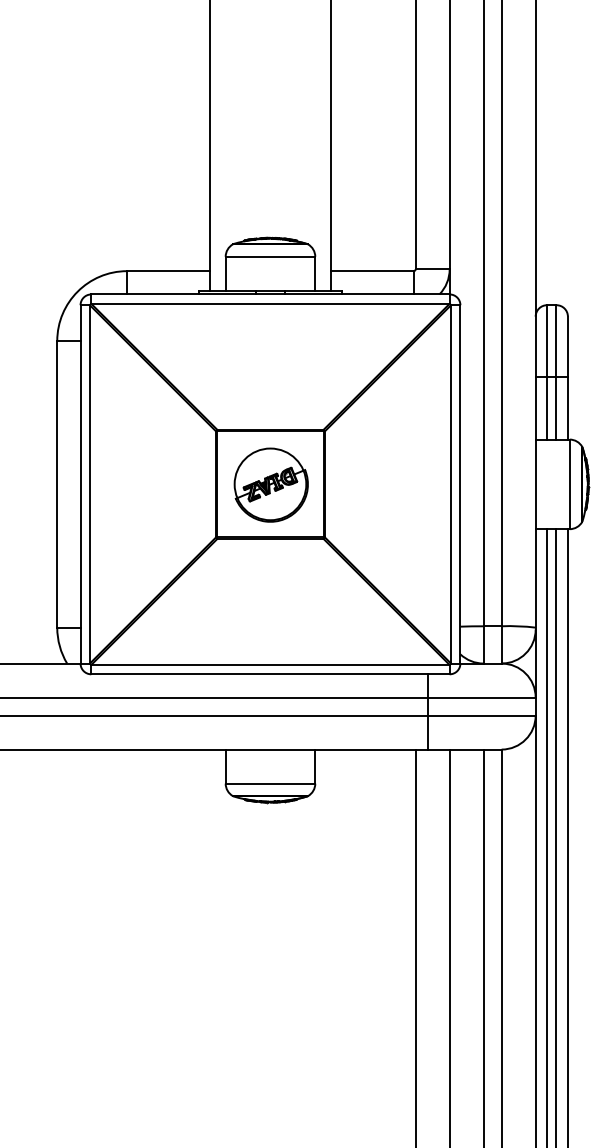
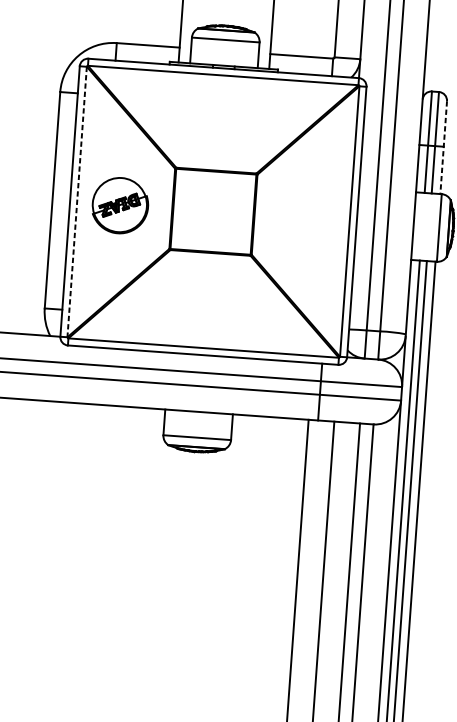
line: (567, 378) -> (443, 147), solid -> dashed
line: (89, 484) -> (76, 202), solid -> dashed
part: (270, 484) -> (119, 205), moved

